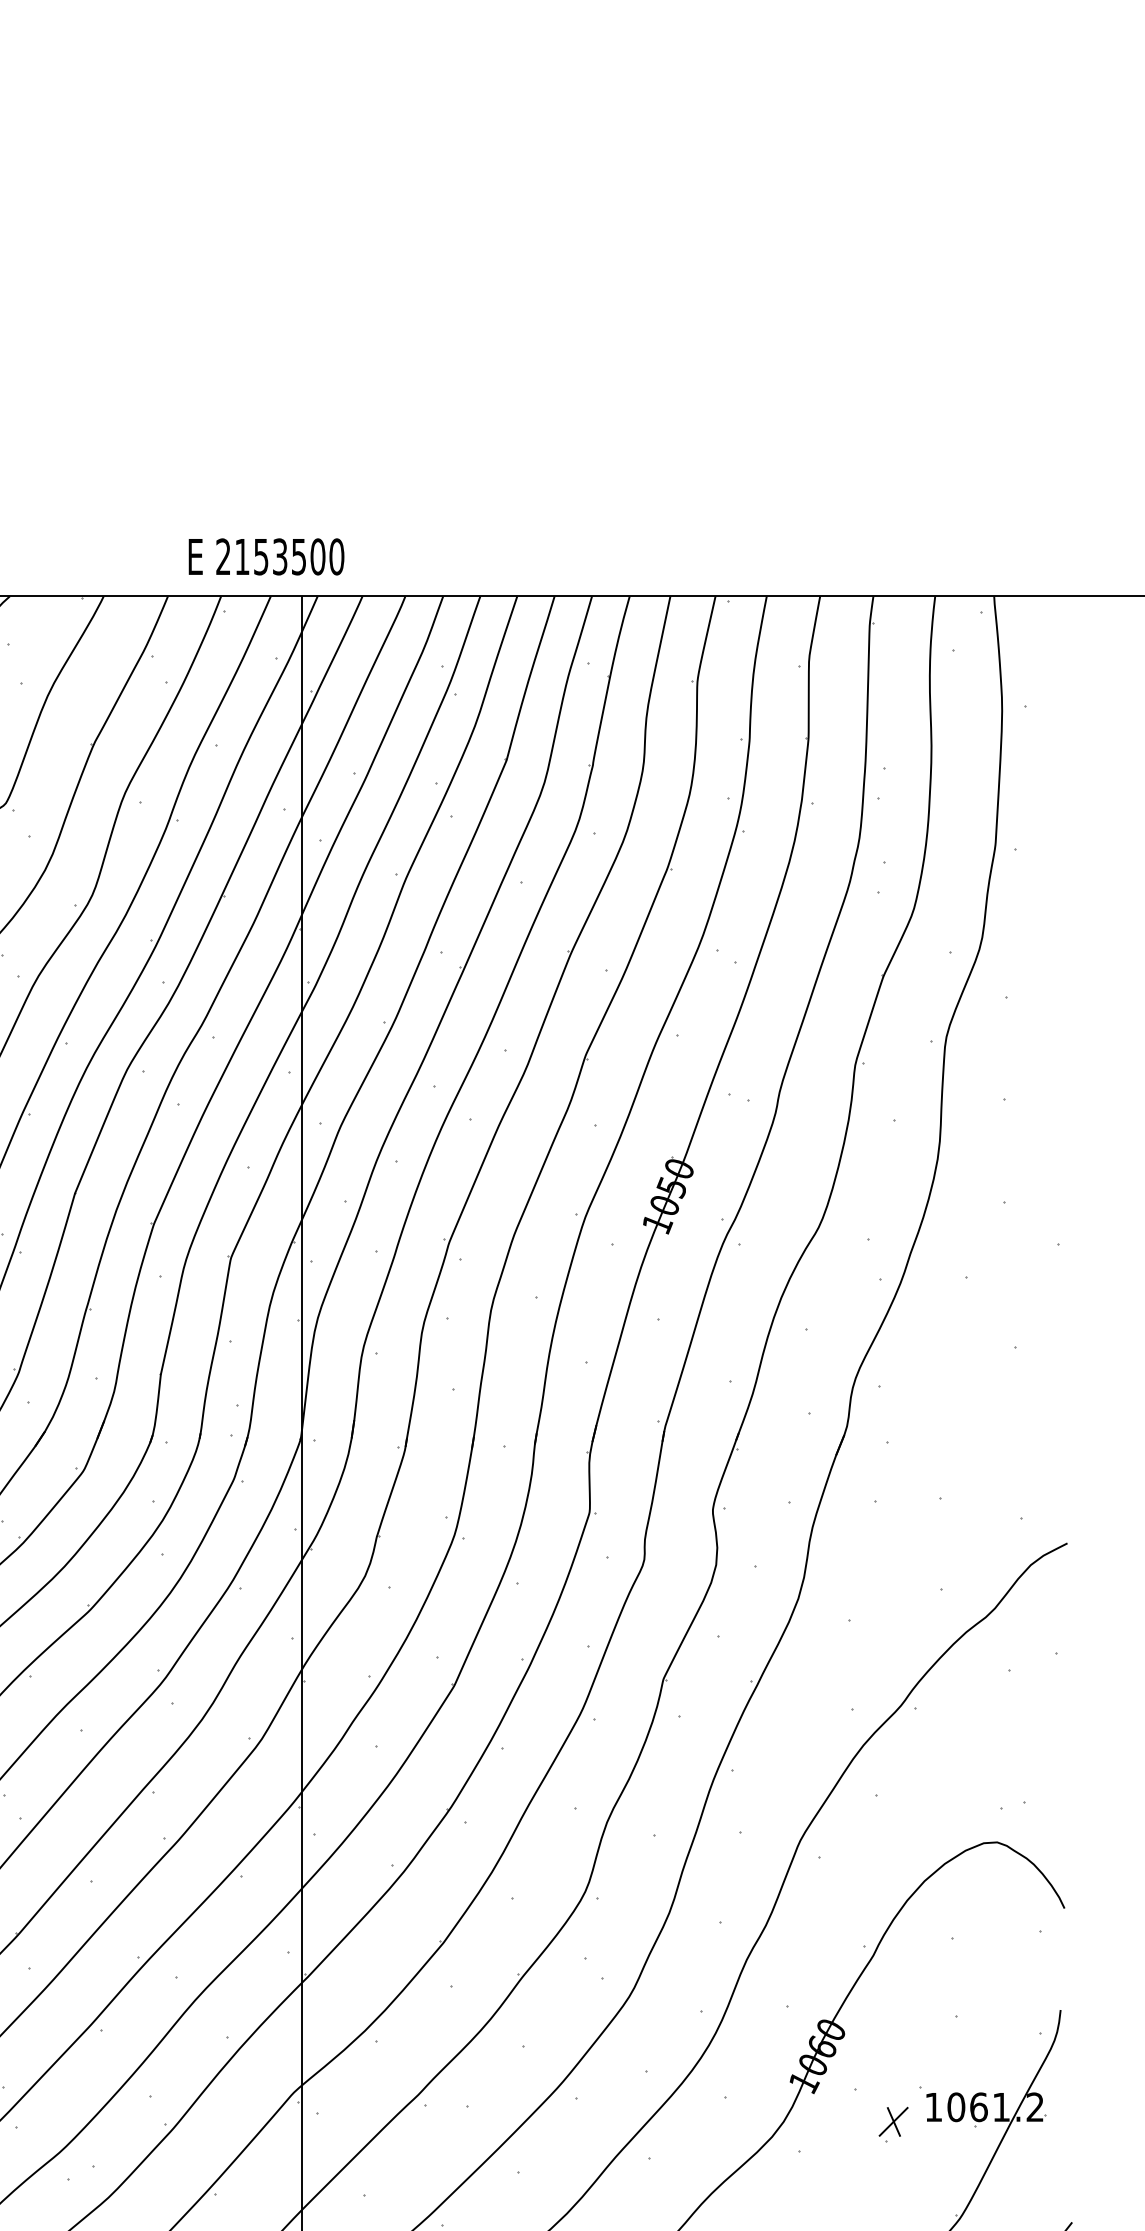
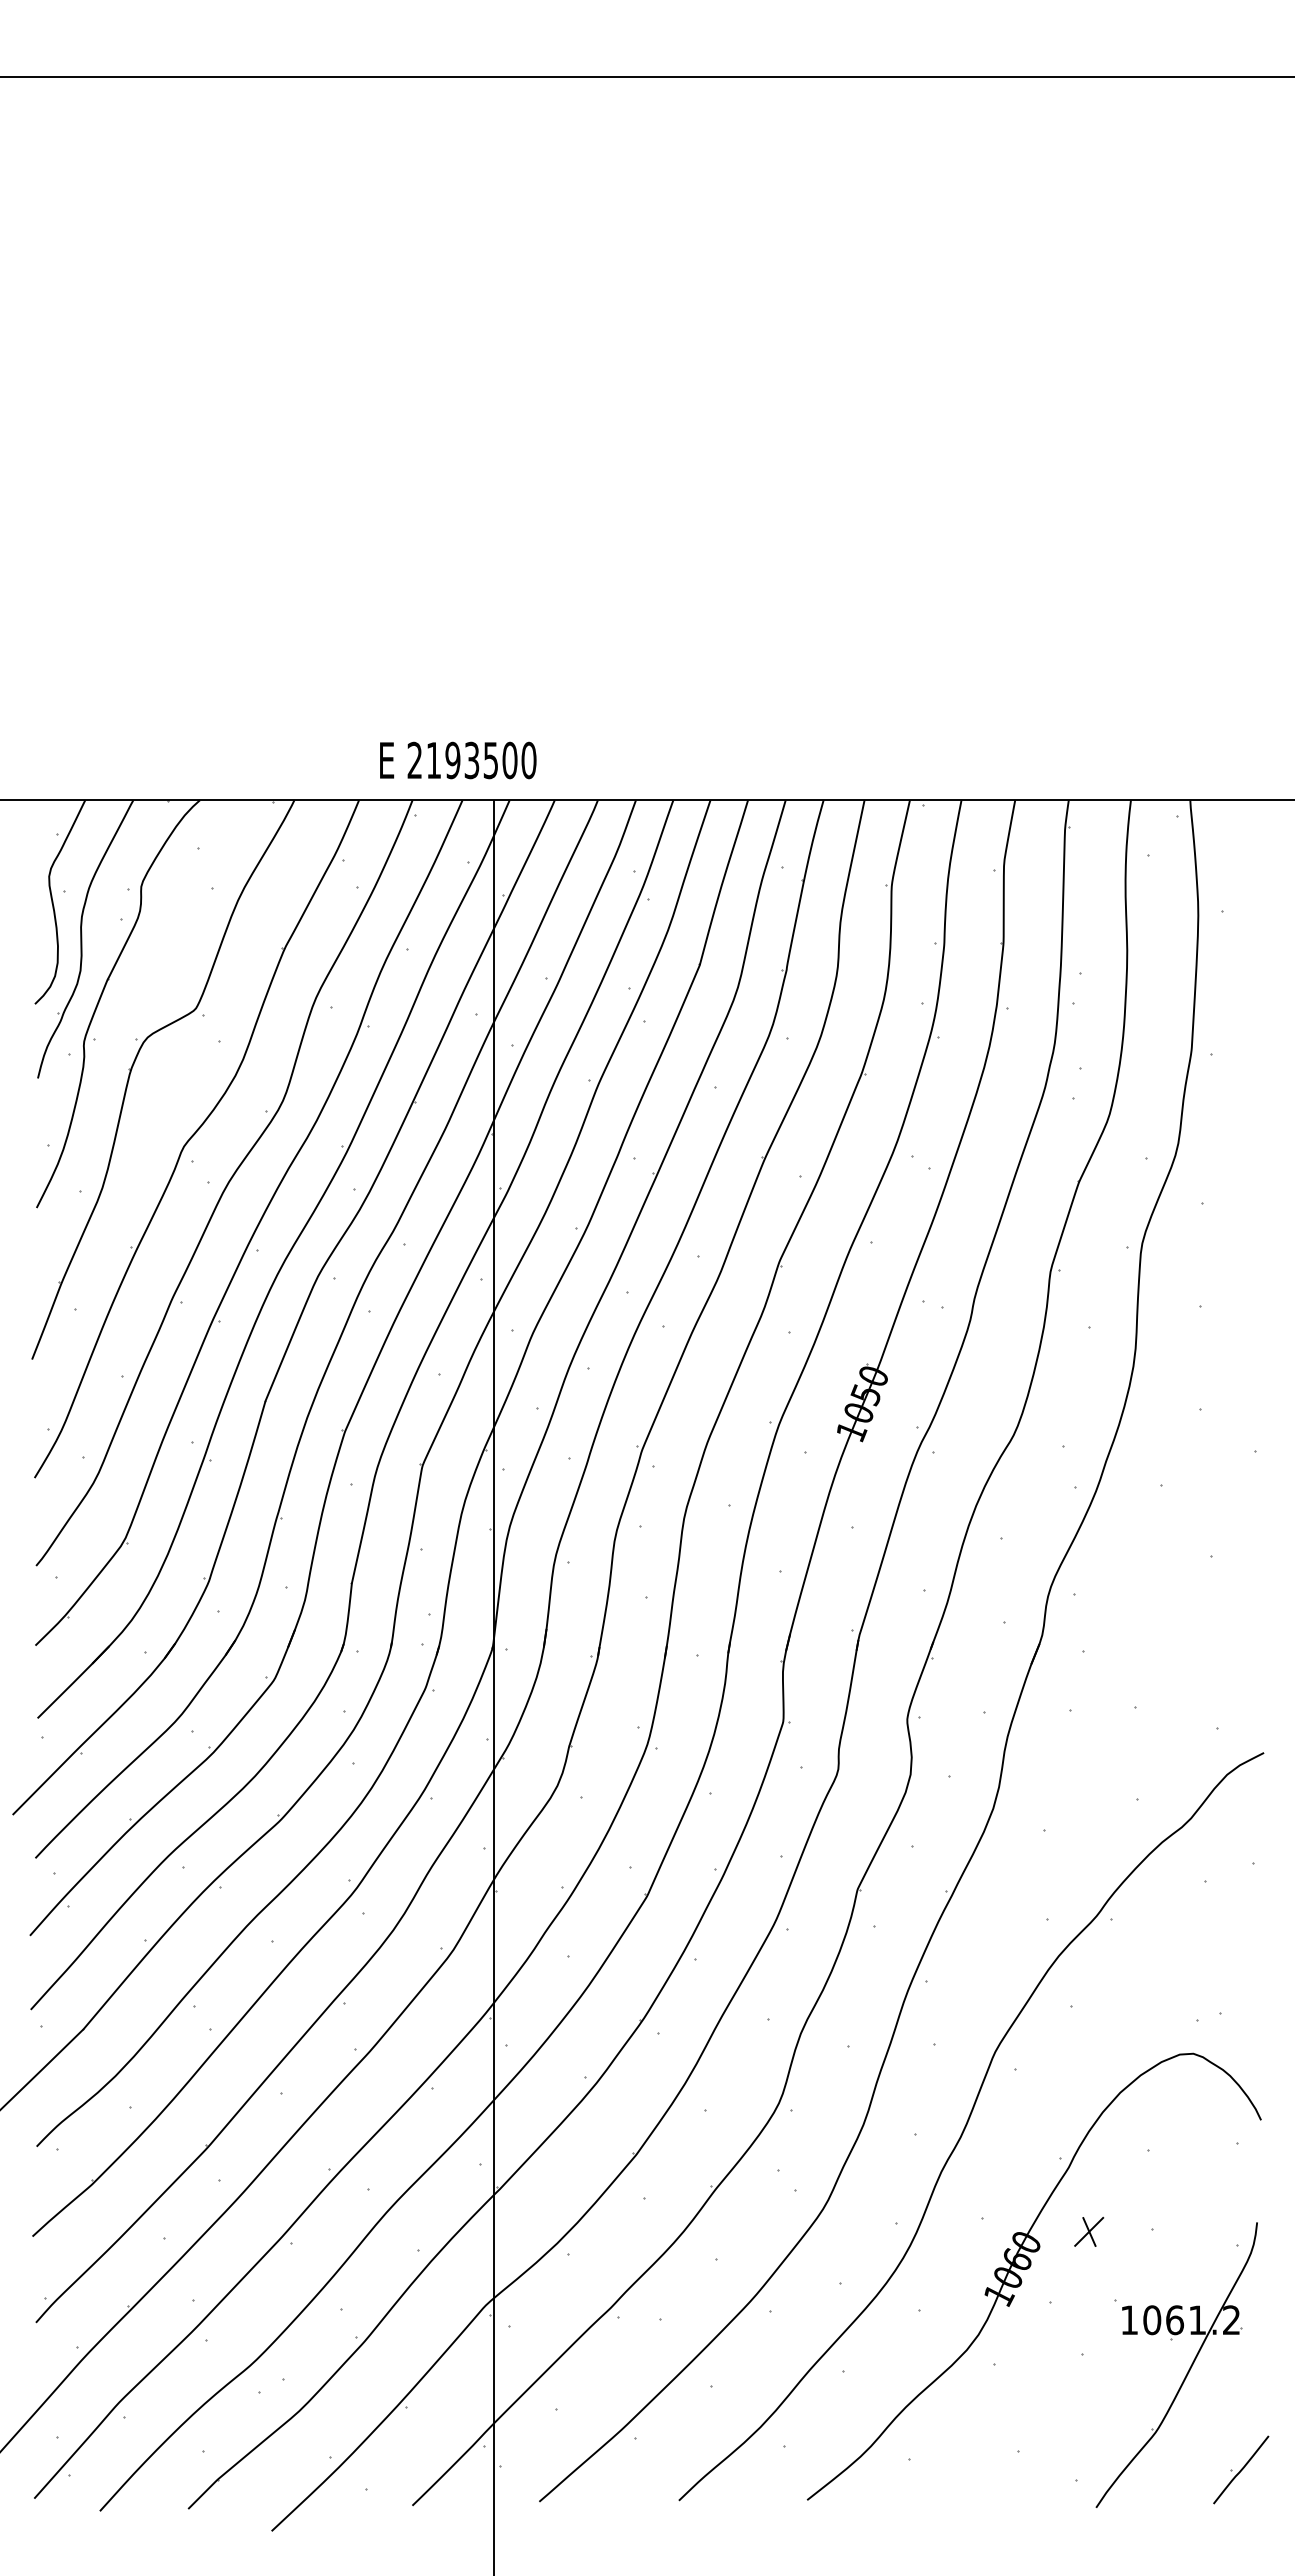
text: (260, 555) -> (452, 759), 2153500 -> 2193500
part: (893, 2121) -> (1089, 2231), moved

